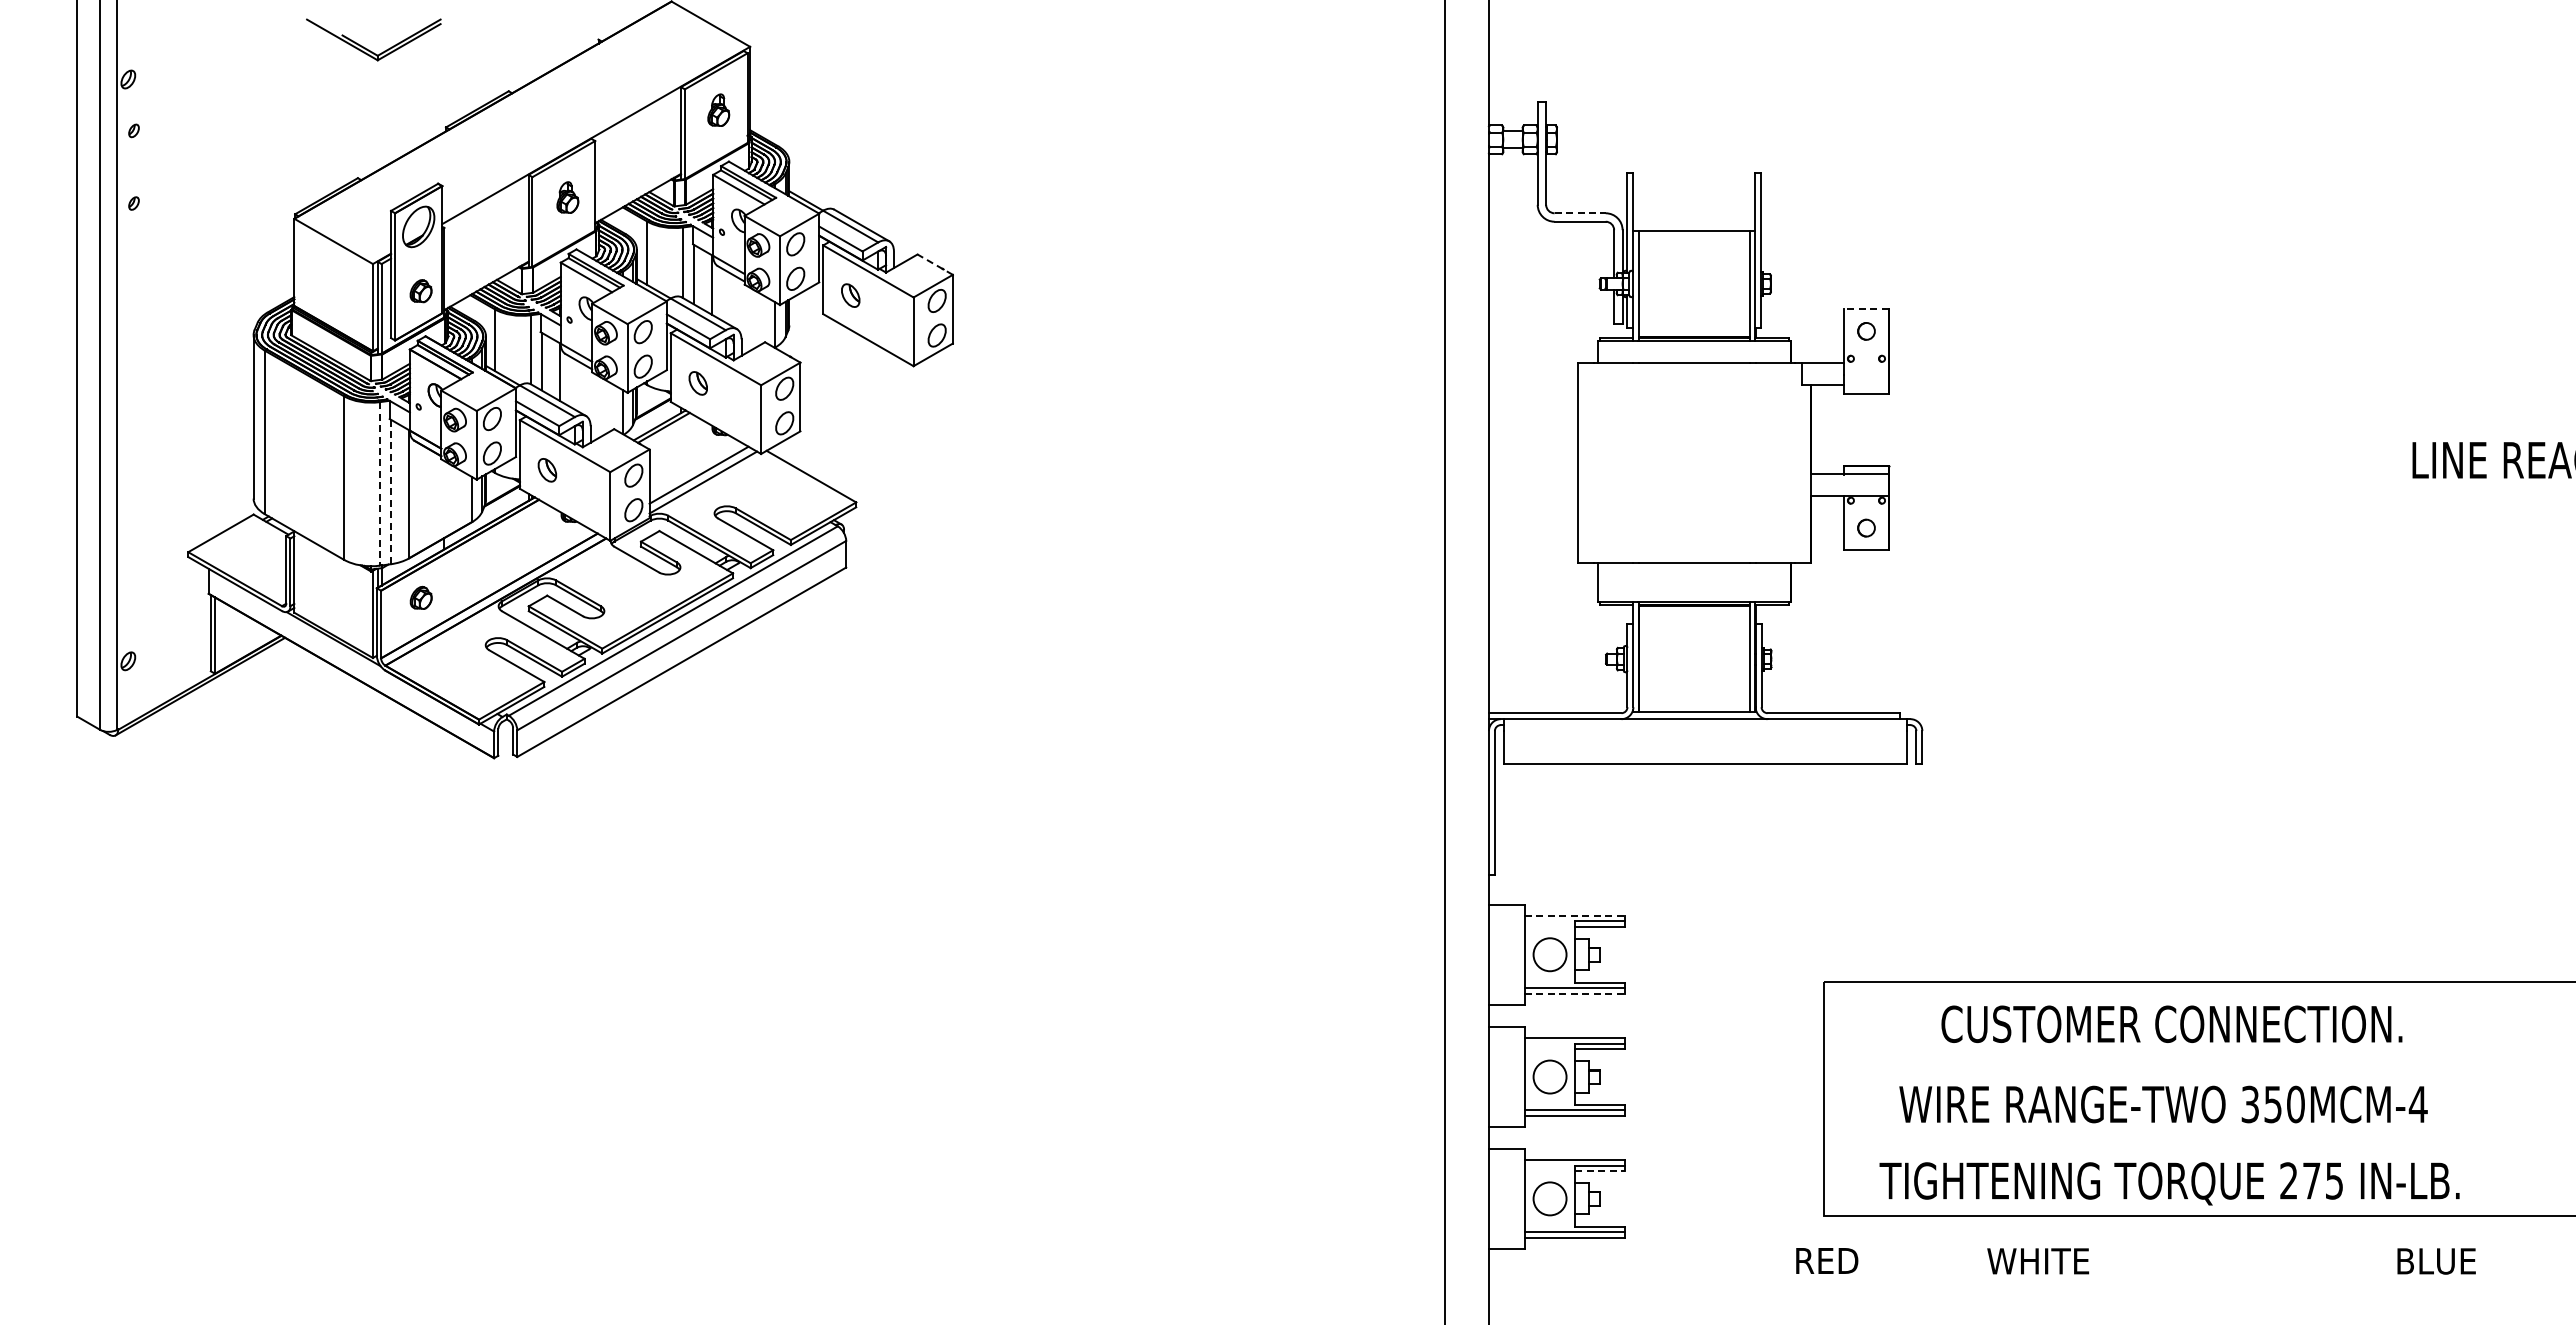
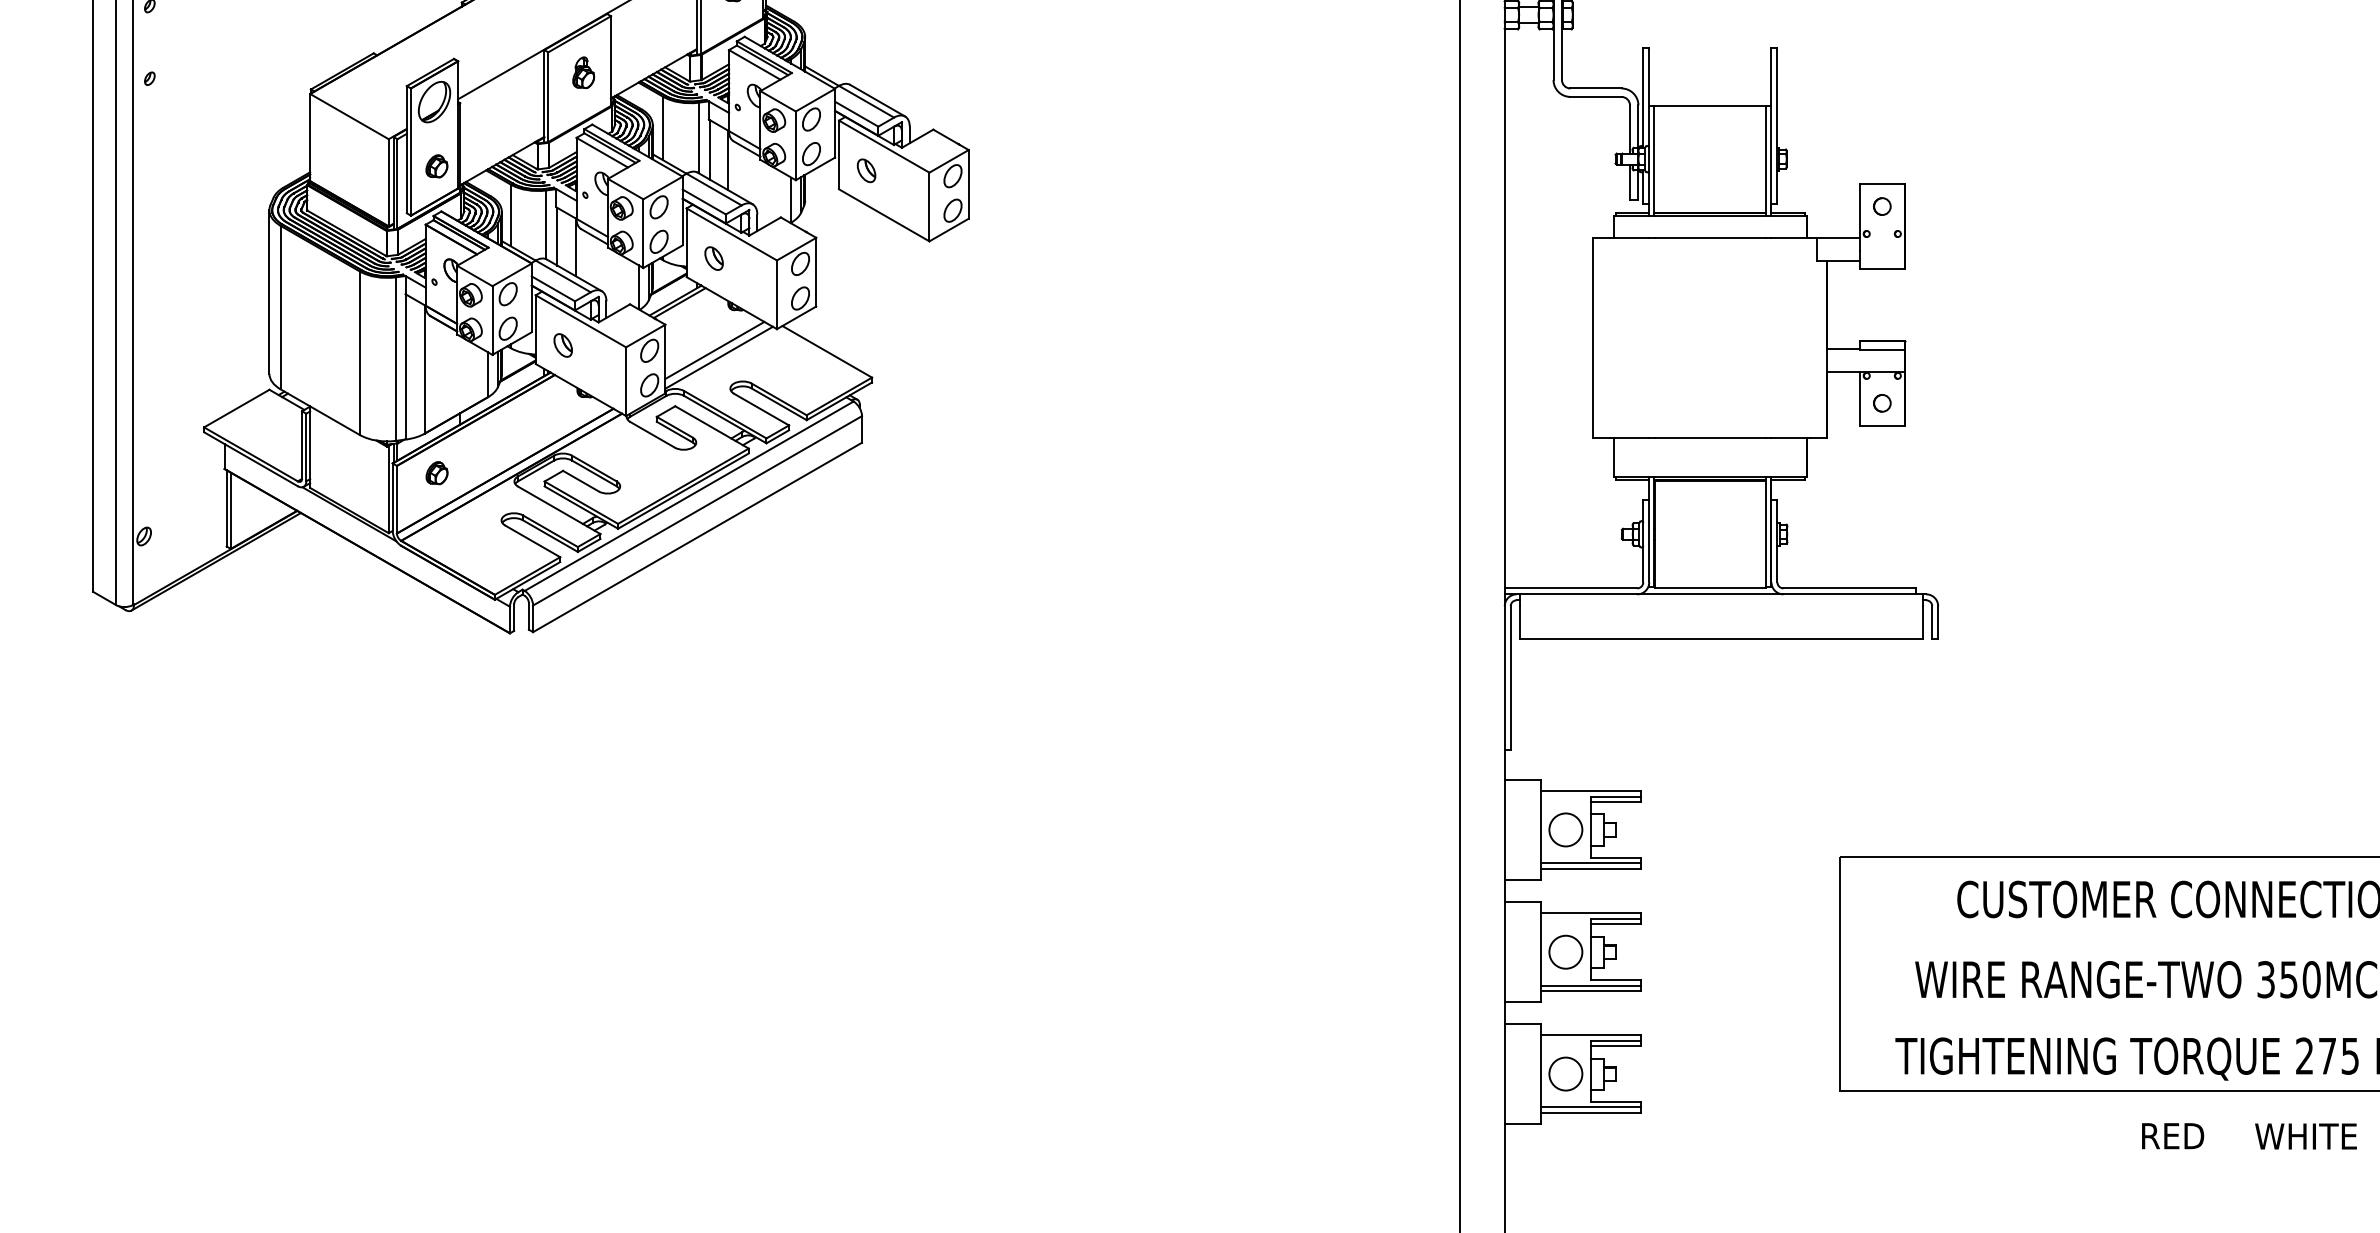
line: (1580, 213) -> (1596, 88), dashed -> solid
line: (934, 264) -> (950, 139), dashed -> solid
line: (1865, 309) -> (1881, 184), dashed -> solid
line: (379, 483) -> (395, 358), dashed -> solid
line: (390, 492) -> (406, 367), dashed -> solid
line: (1575, 915) -> (1591, 790), dashed -> solid
line: (1575, 993) -> (1591, 868), dashed -> solid
line: (1600, 1171) -> (1616, 1046), dashed -> solid
text: (1827, 1260) -> (2173, 1135), moved
text: (2038, 1261) -> (2306, 1136), moved

